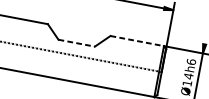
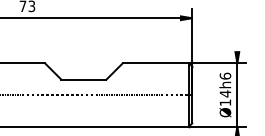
line: (137, 41) -> (156, 63), dashed -> solid
line: (76, 43) -> (83, 79), dashed -> solid

